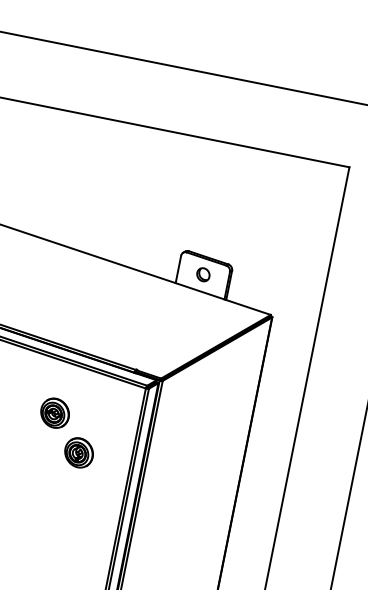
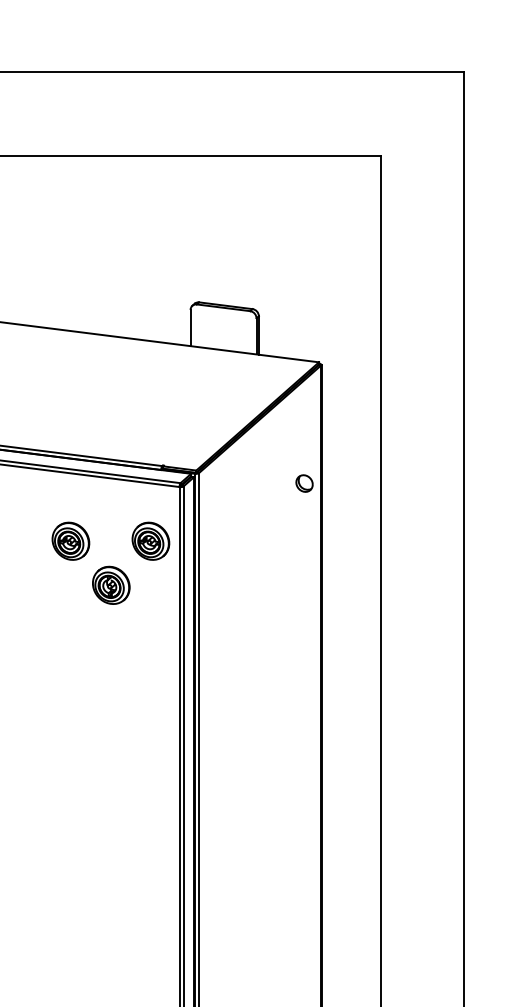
part: (203, 274) -> (304, 483), moved
part: (115, 424) -> (150, 540), added

